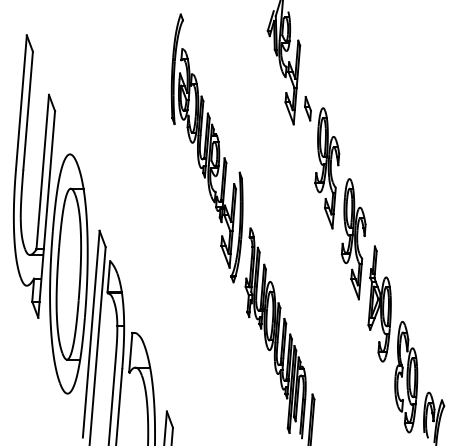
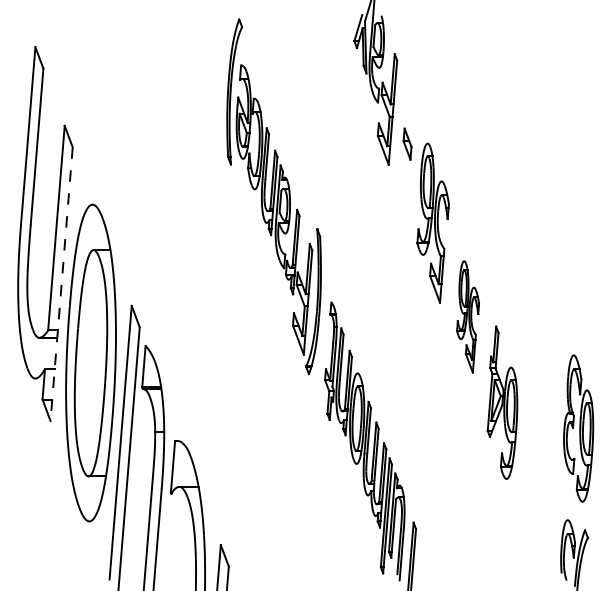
line: (46, 214) -> (61, 284), solid -> dashed
part: (353, 238) -> (467, 316), size x0.7
part: (406, 377) -> (578, 428), moved

